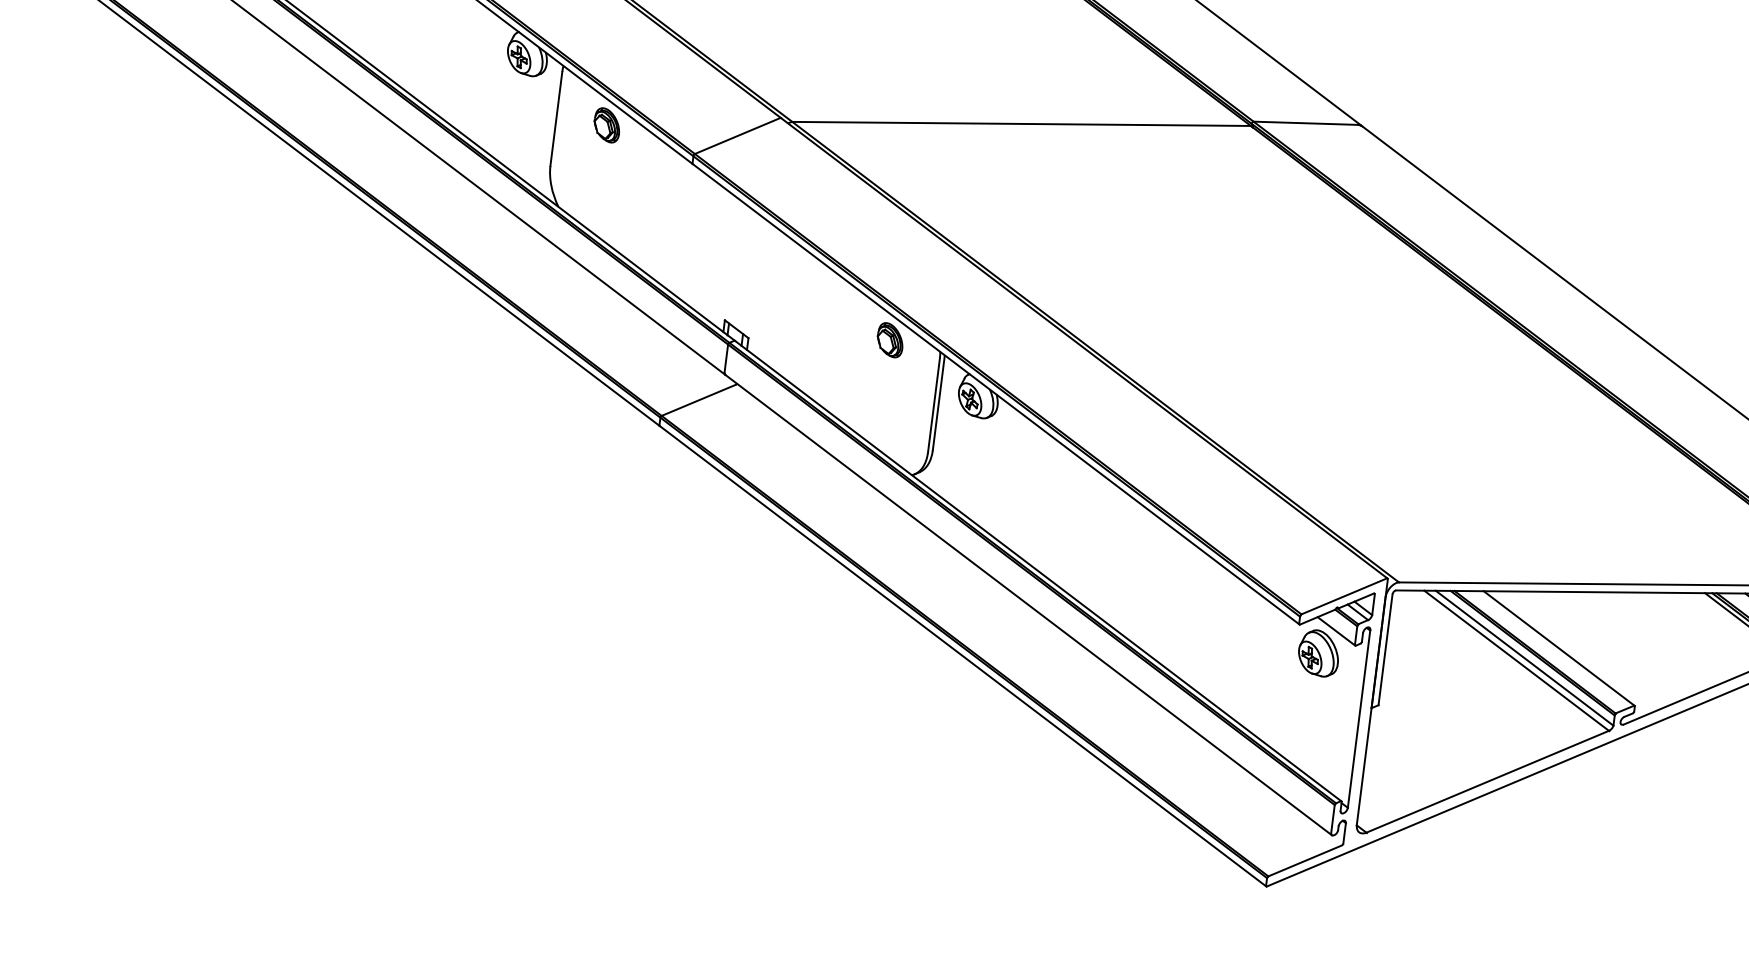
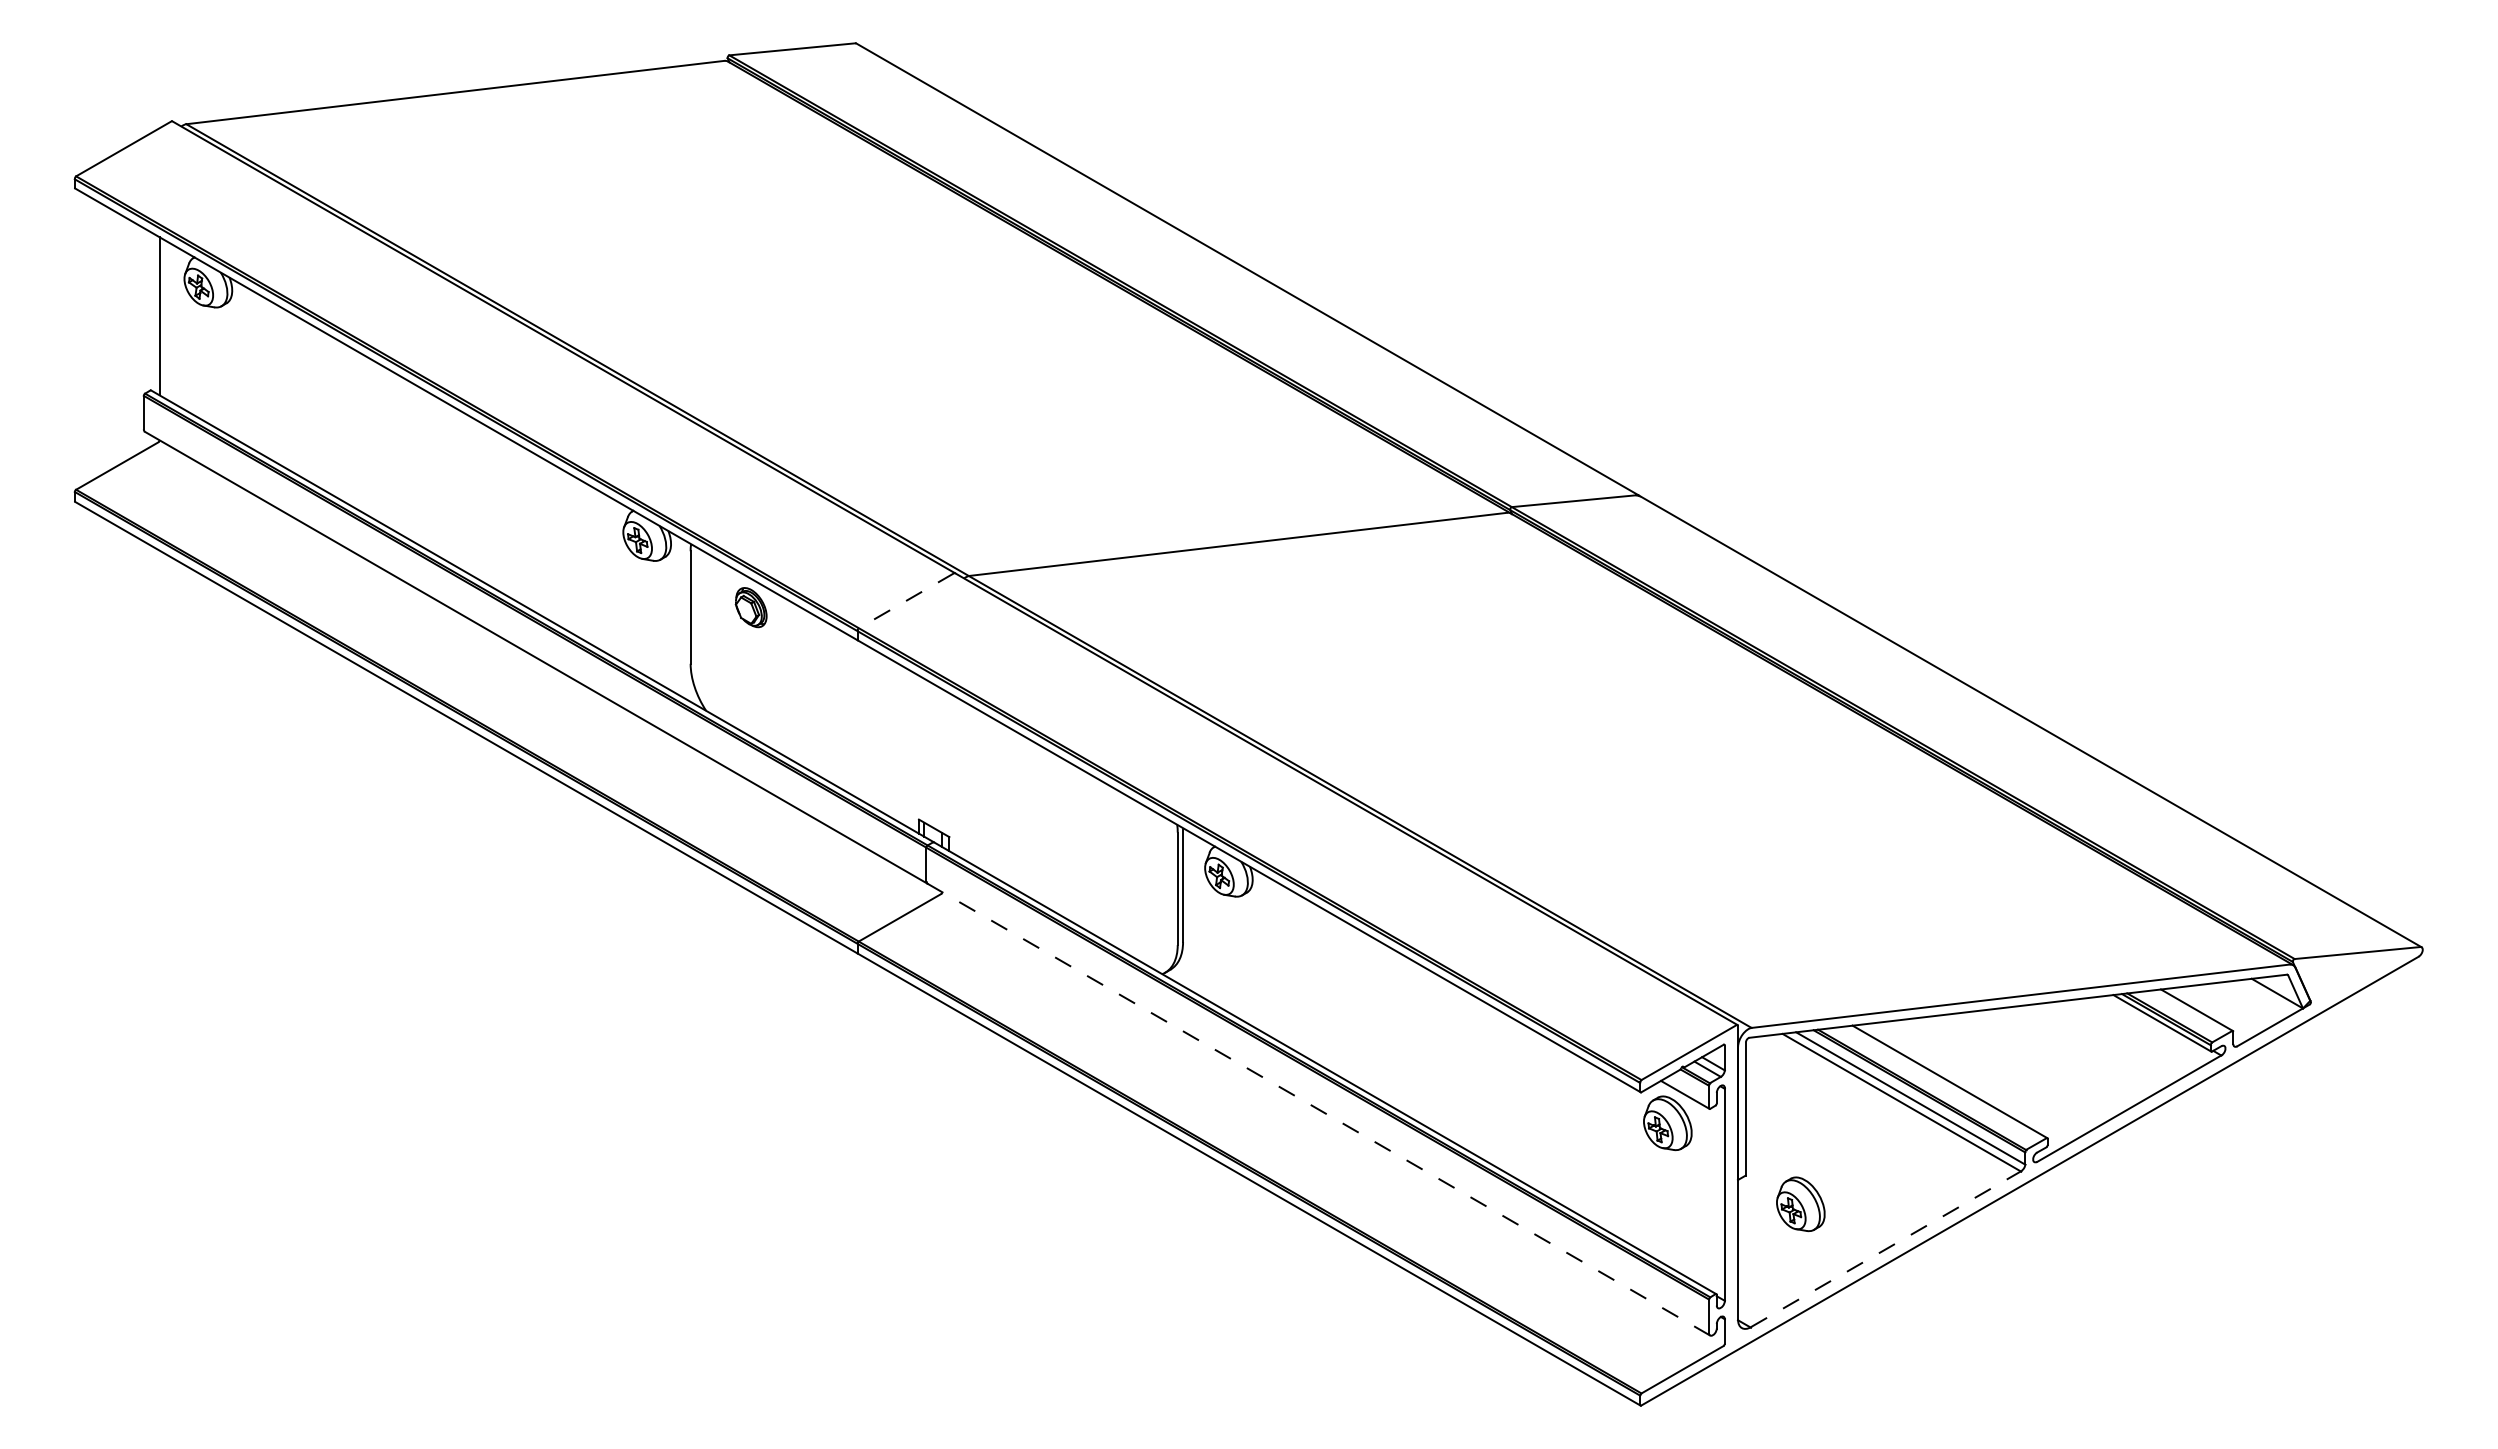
line: (737, 135) -> (906, 600), solid -> dashed
part: (890, 340) -> (1116, 818), removed
line: (1028, 604) -> (1318, 1109), solid -> dashed
part: (1421, 735) -> (1800, 1204), added
line: (1488, 781) -> (1886, 1249), solid -> dashed

